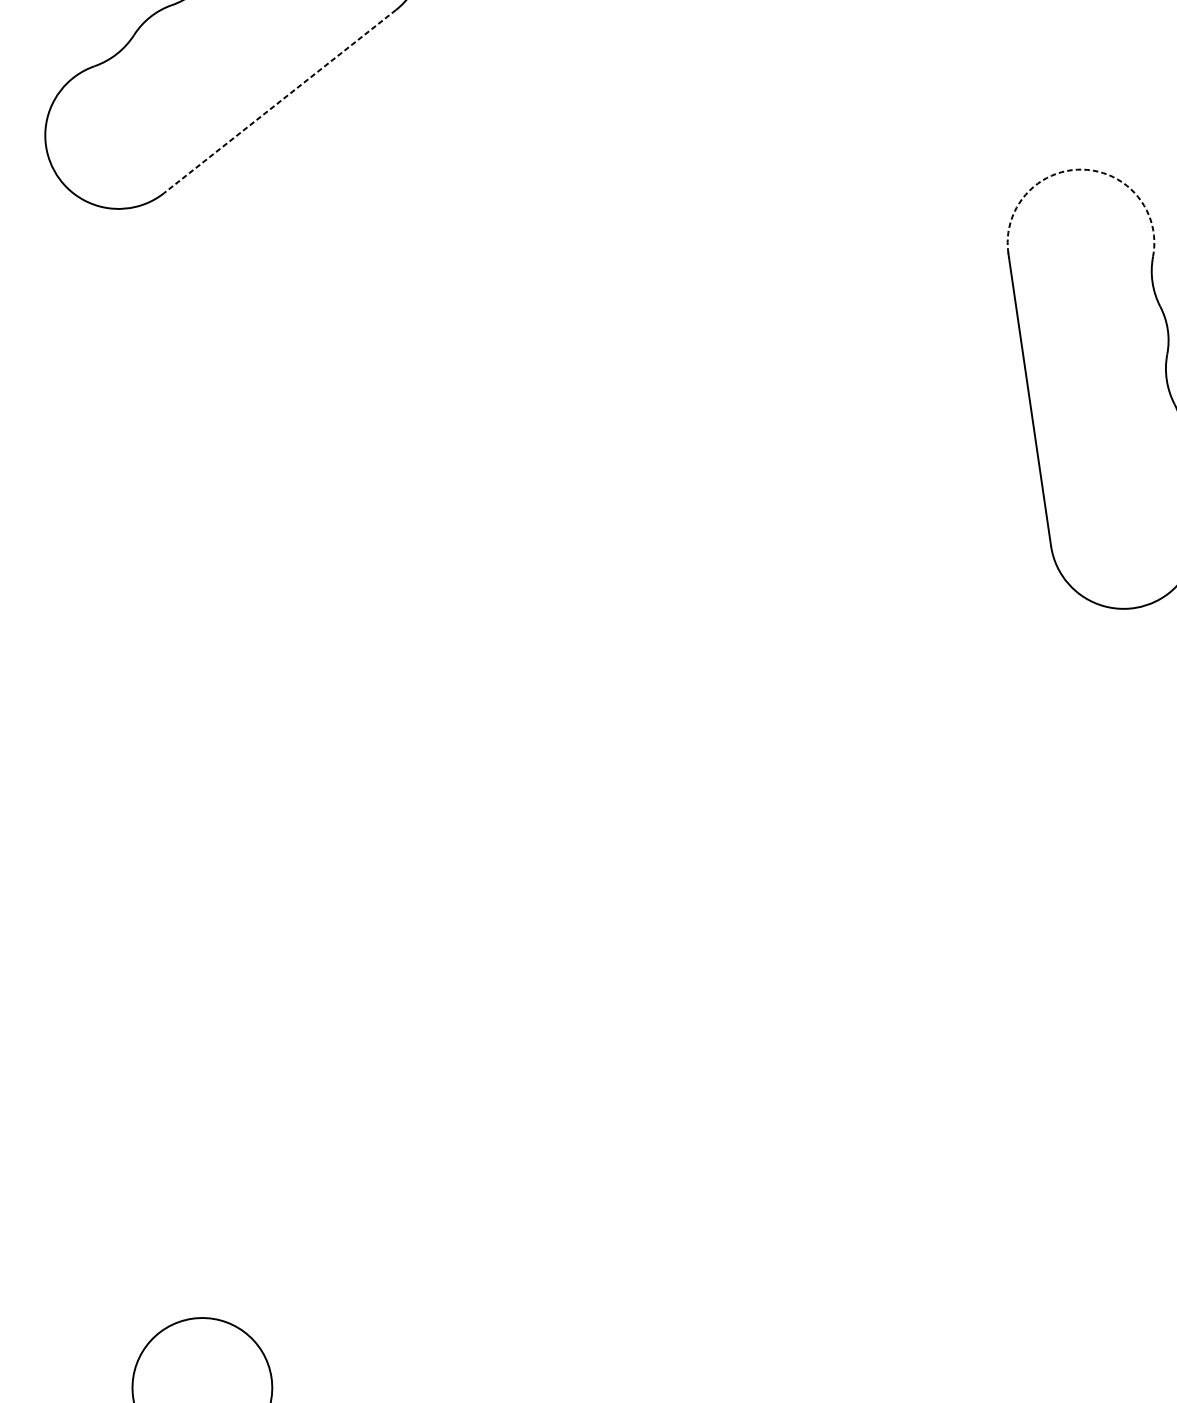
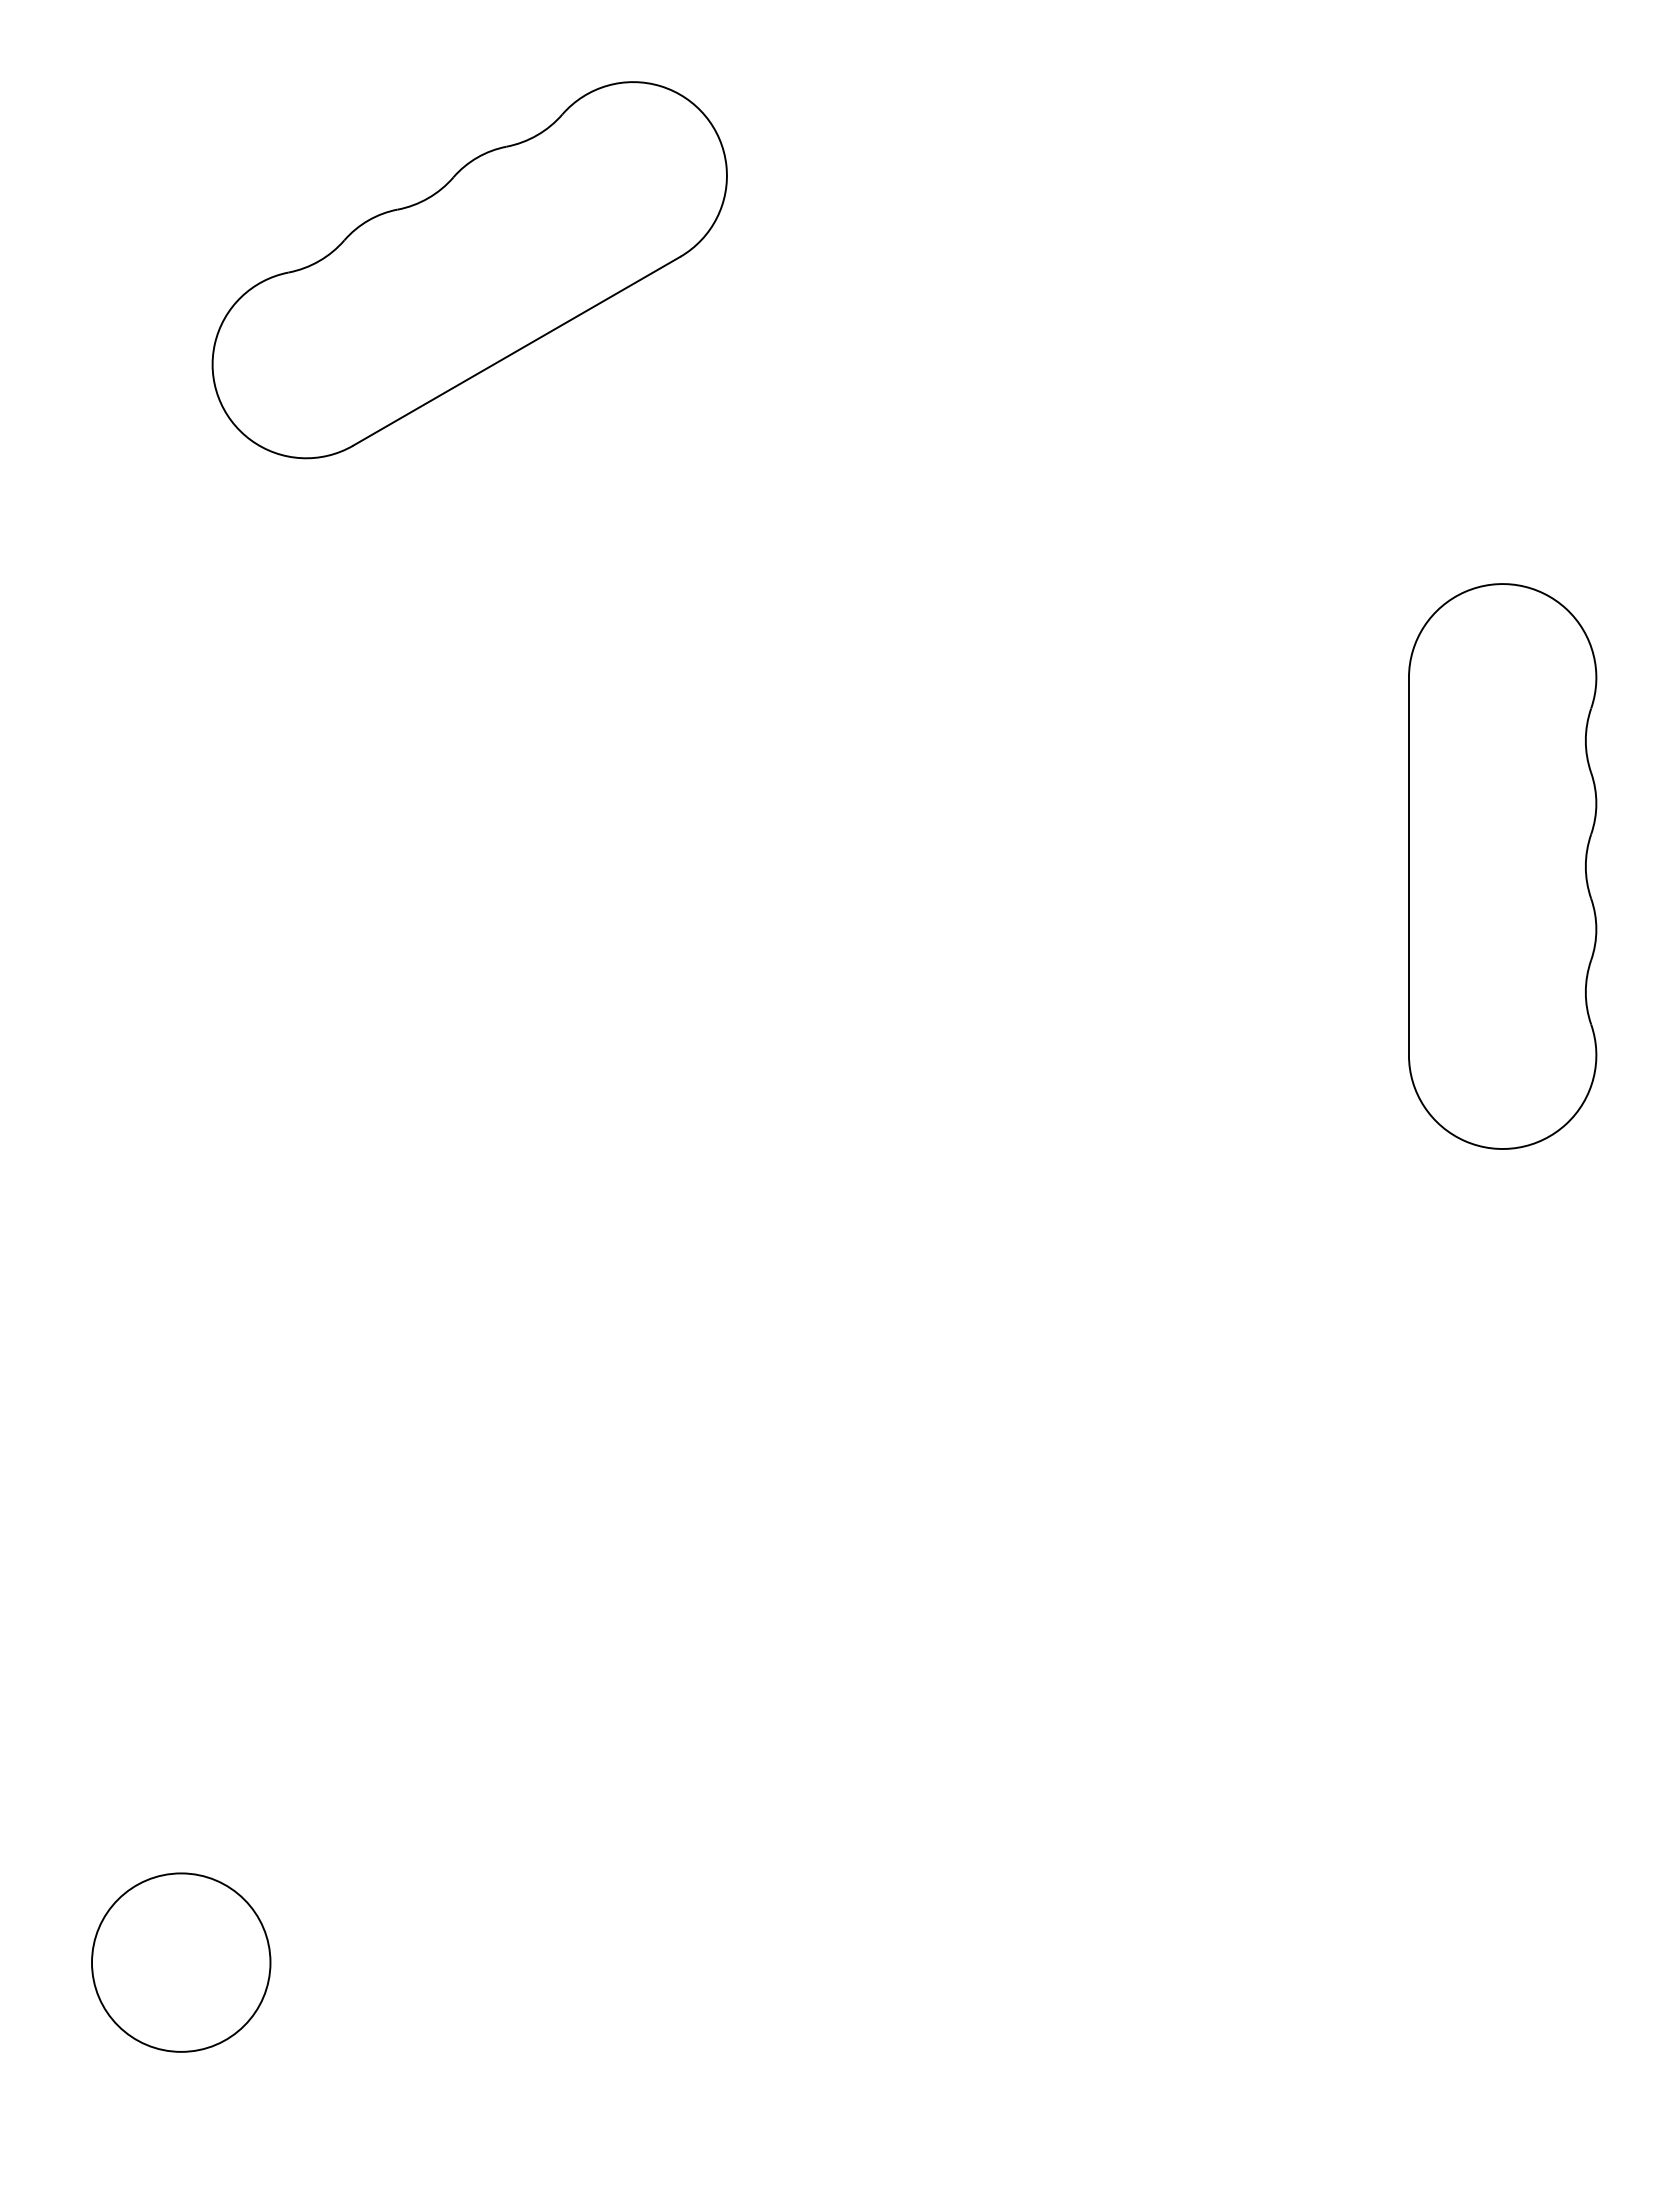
line: (280, 101) -> (516, 351), dashed -> solid
arc: (1082, 169) -> (1518, 585), dashed -> solid

